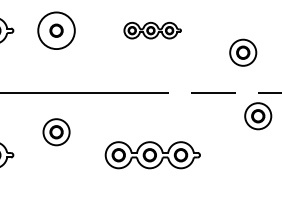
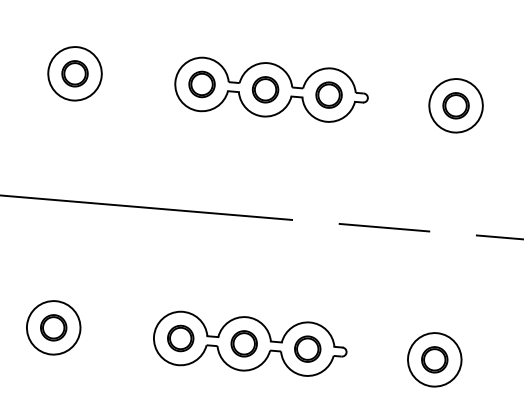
circle: (56, 30) -> (74, 73), size x0.71
part: (152, 30) -> (270, 89), size x1.67
part: (243, 52) -> (456, 105), moved
part: (258, 116) -> (435, 360), moved
part: (56, 132) -> (53, 328), moved

